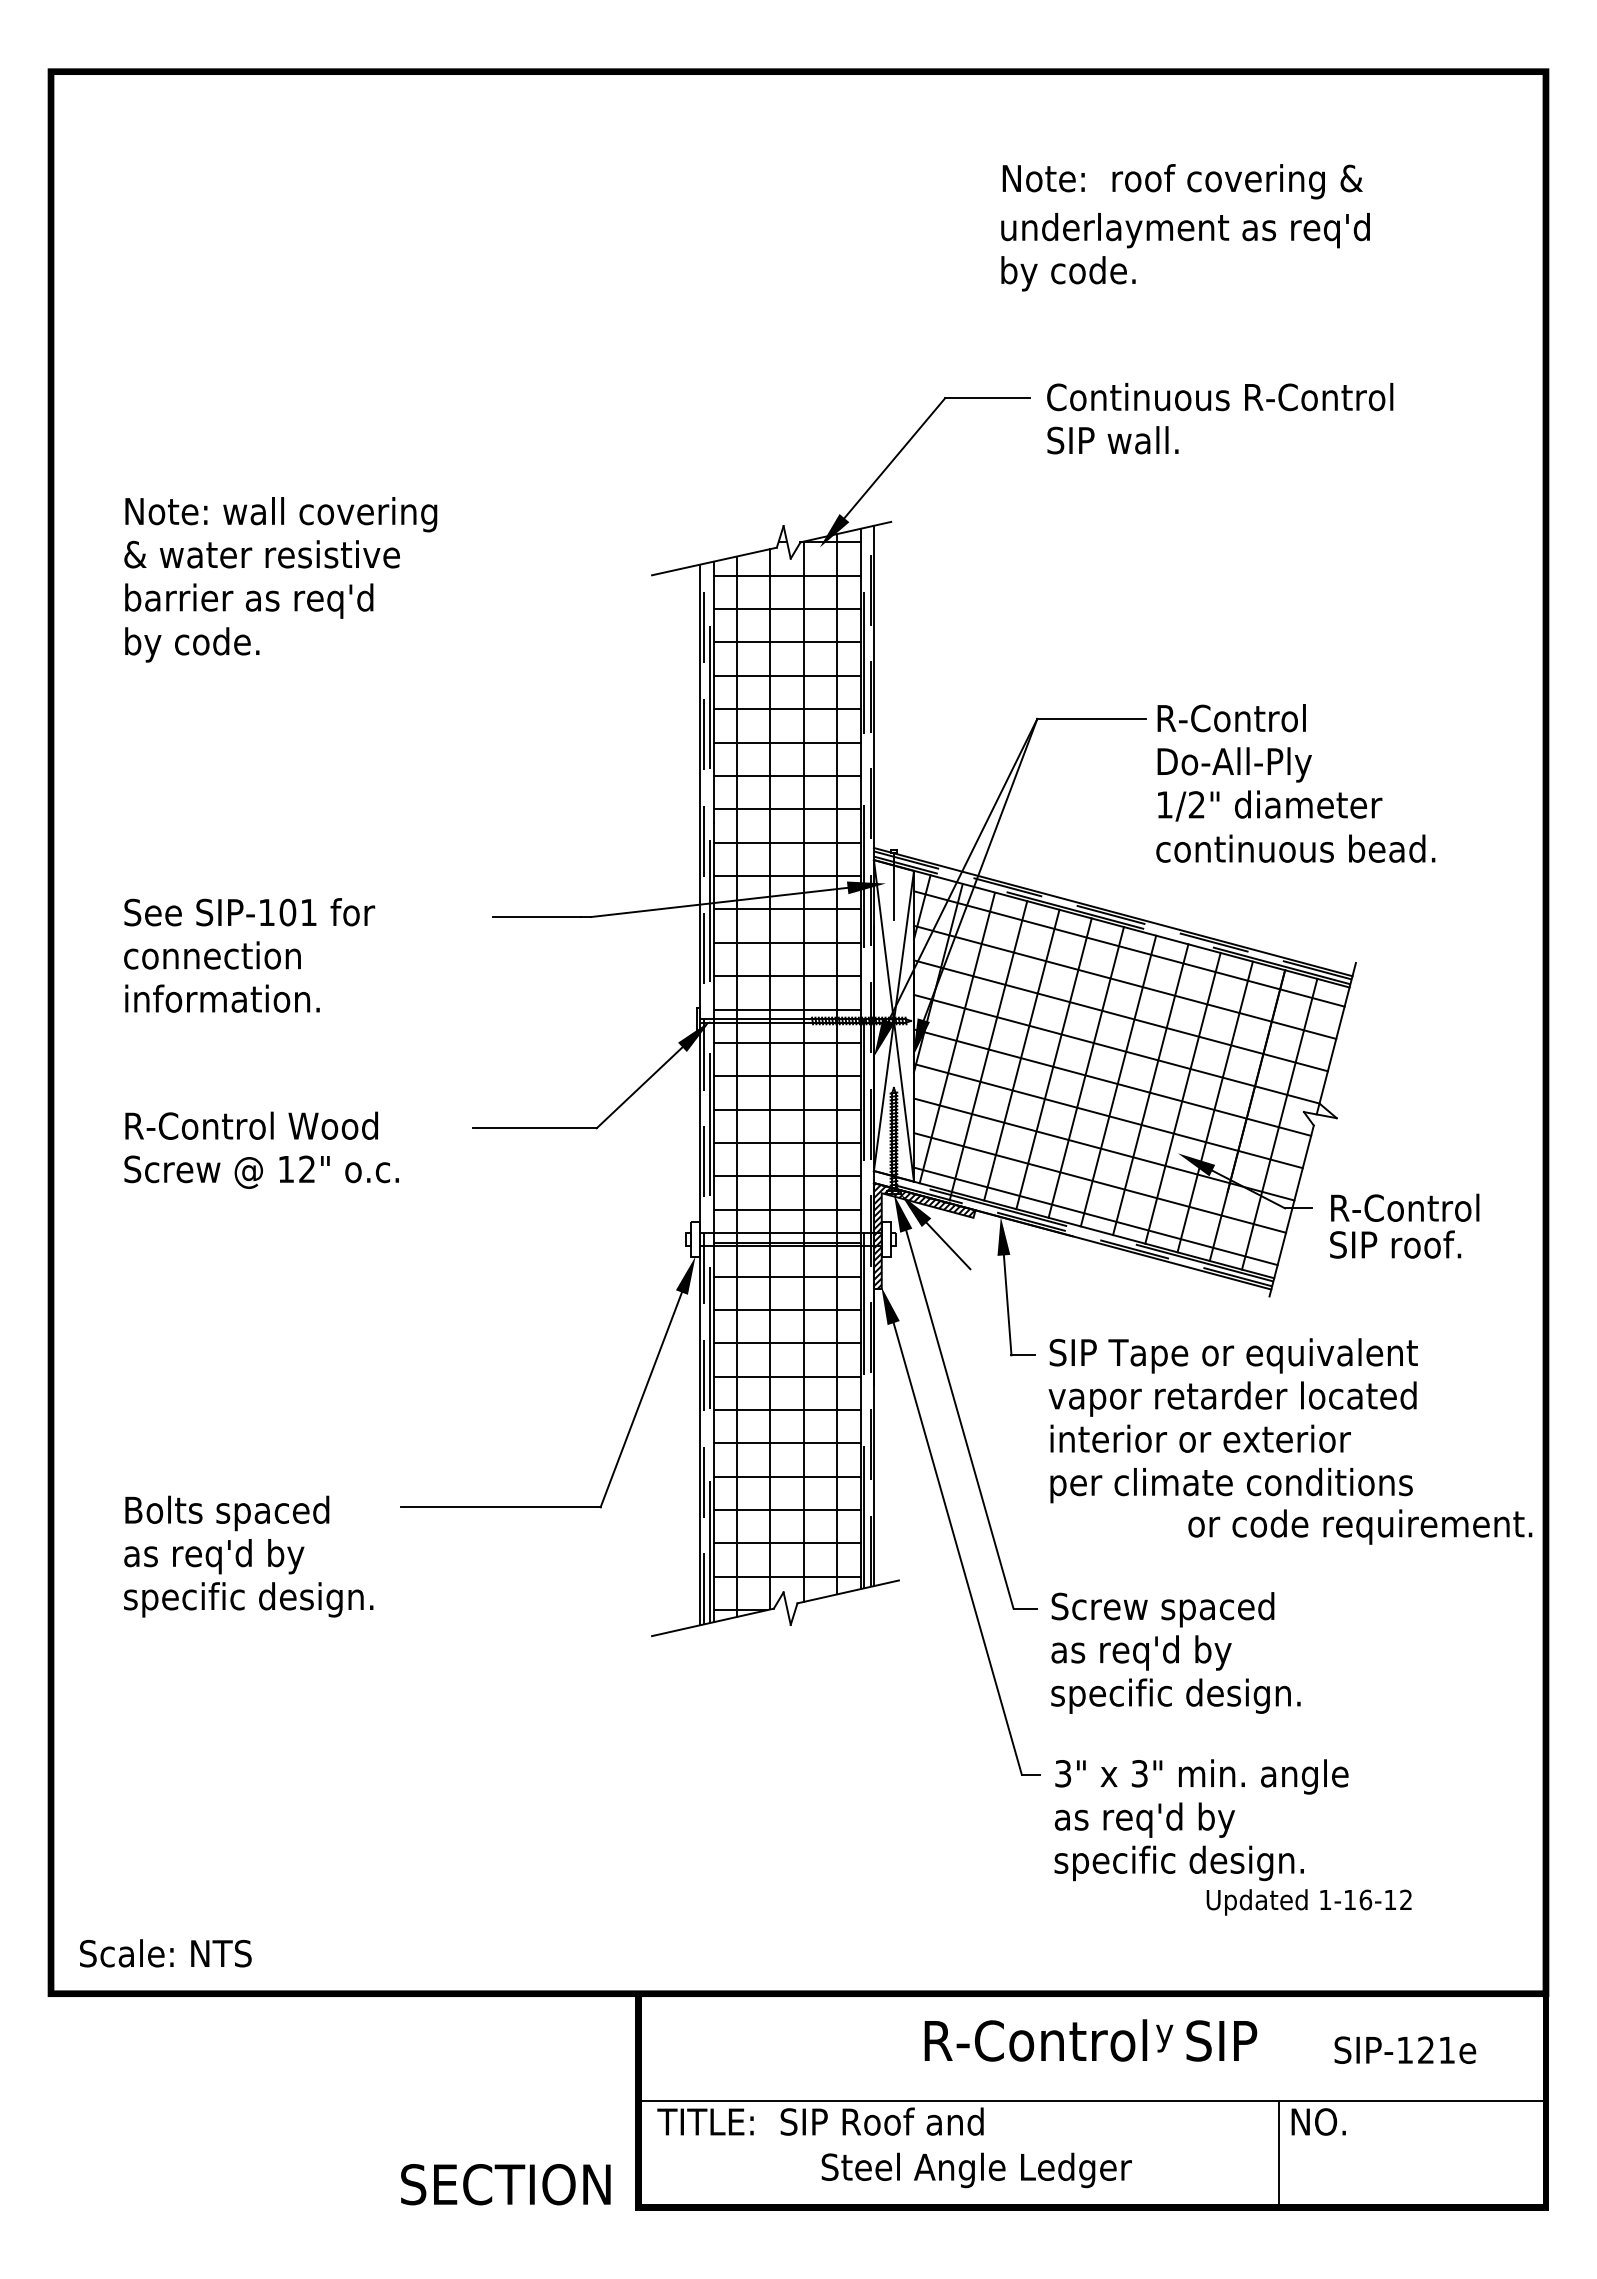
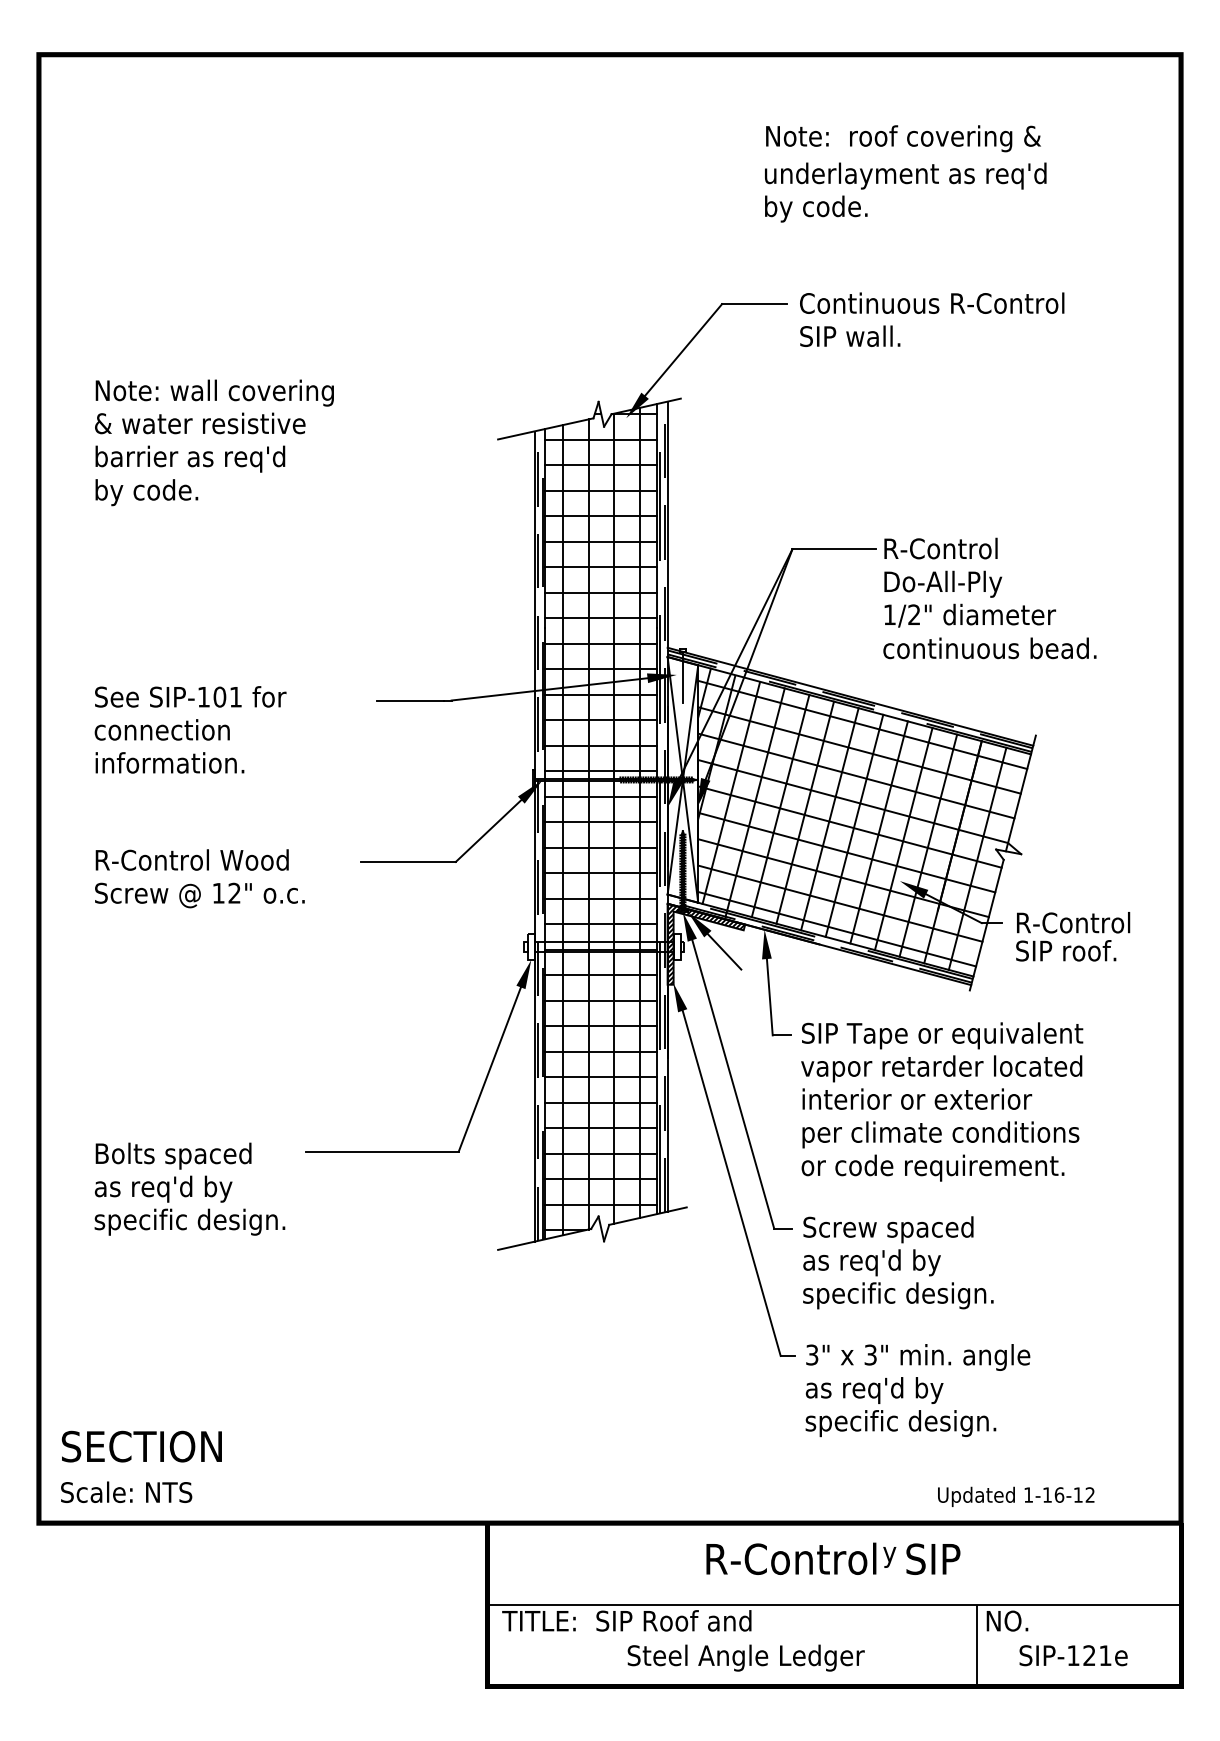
text: (1360, 1526) -> (933, 1167), moved
text: (1308, 1902) -> (1015, 1496), moved
text: (1405, 2049) -> (1073, 1655), moved
text: (505, 2184) -> (141, 1446), moved

